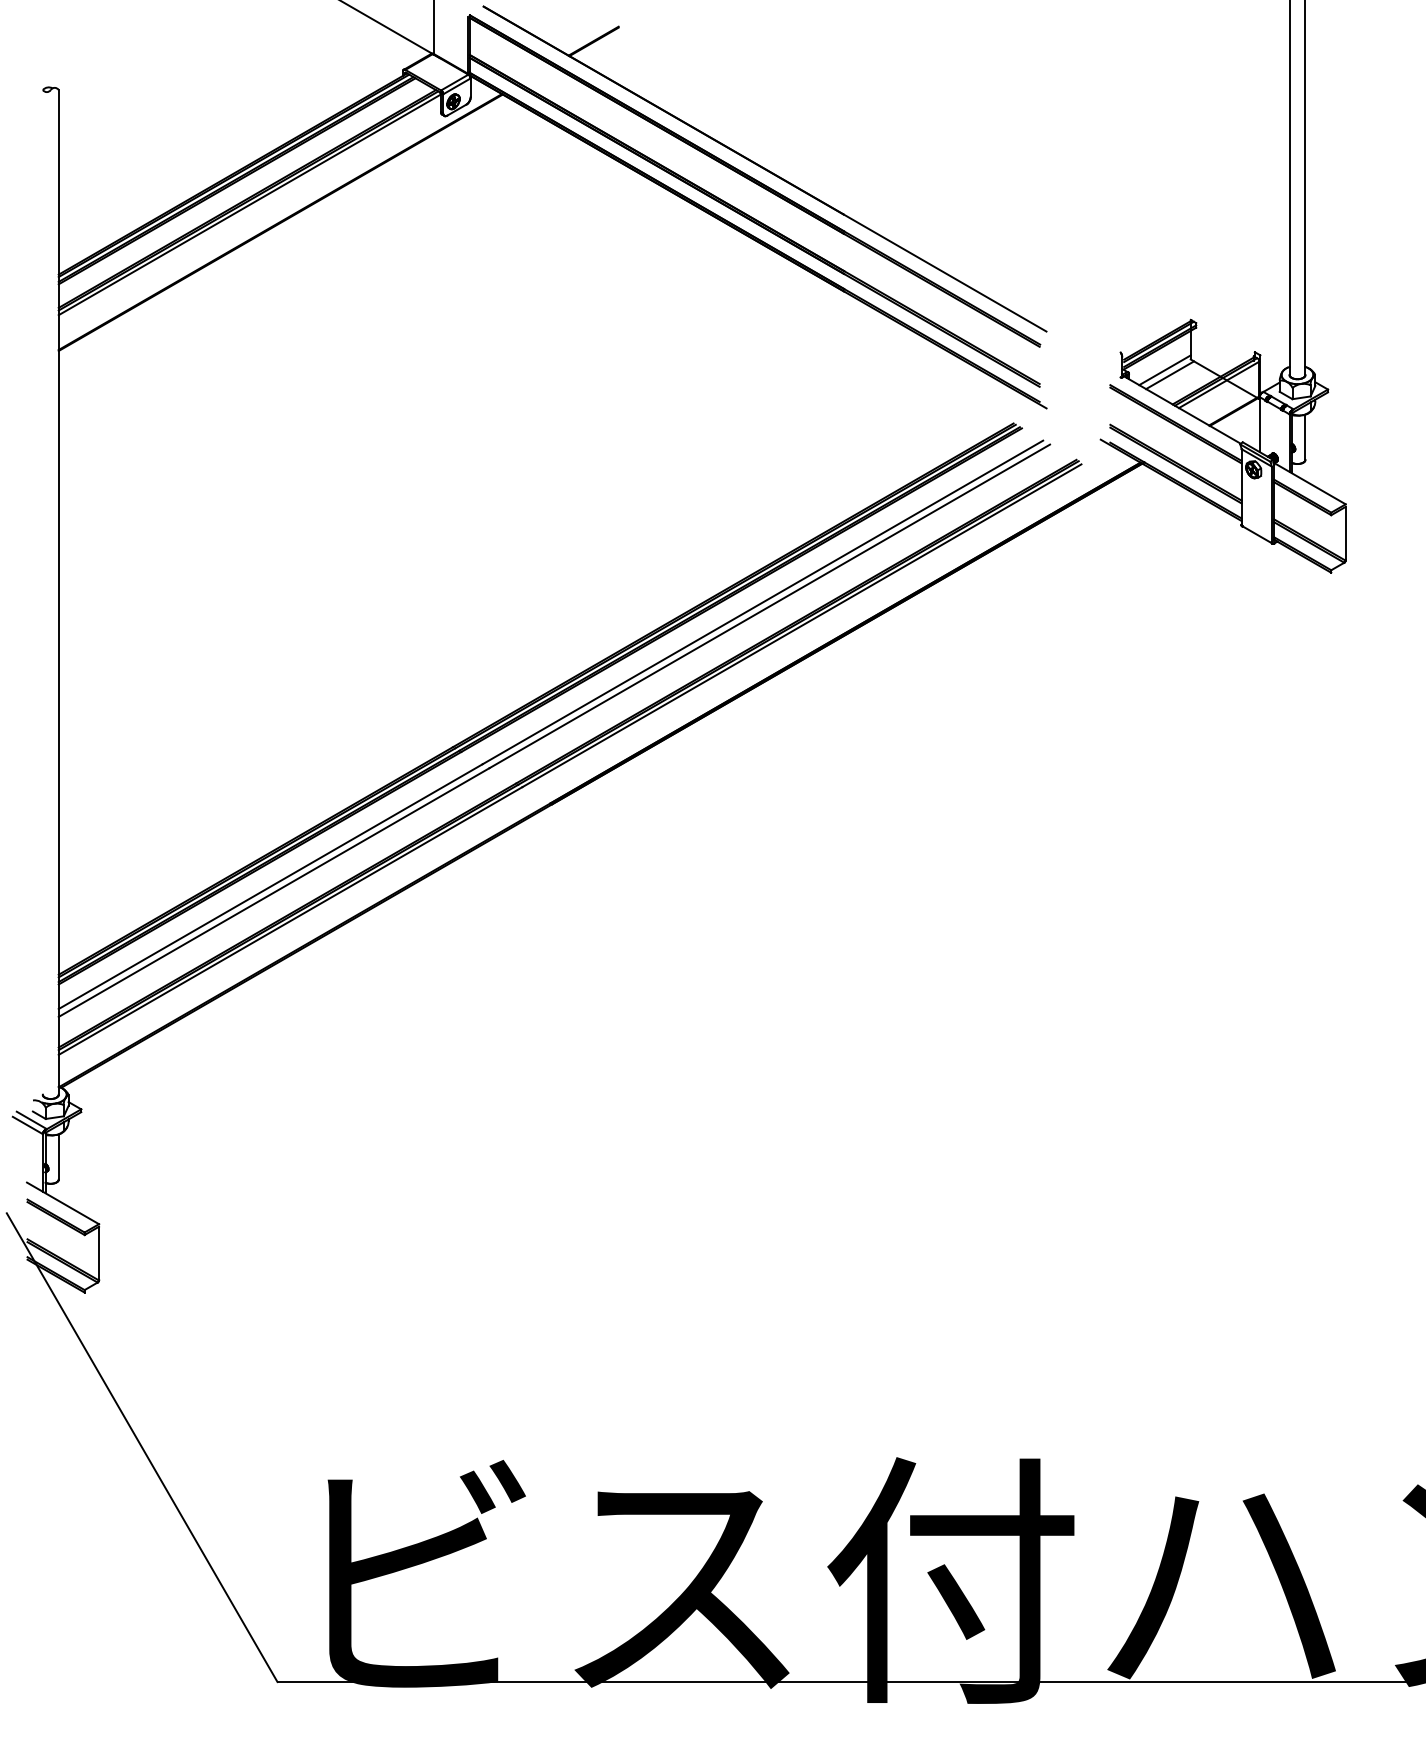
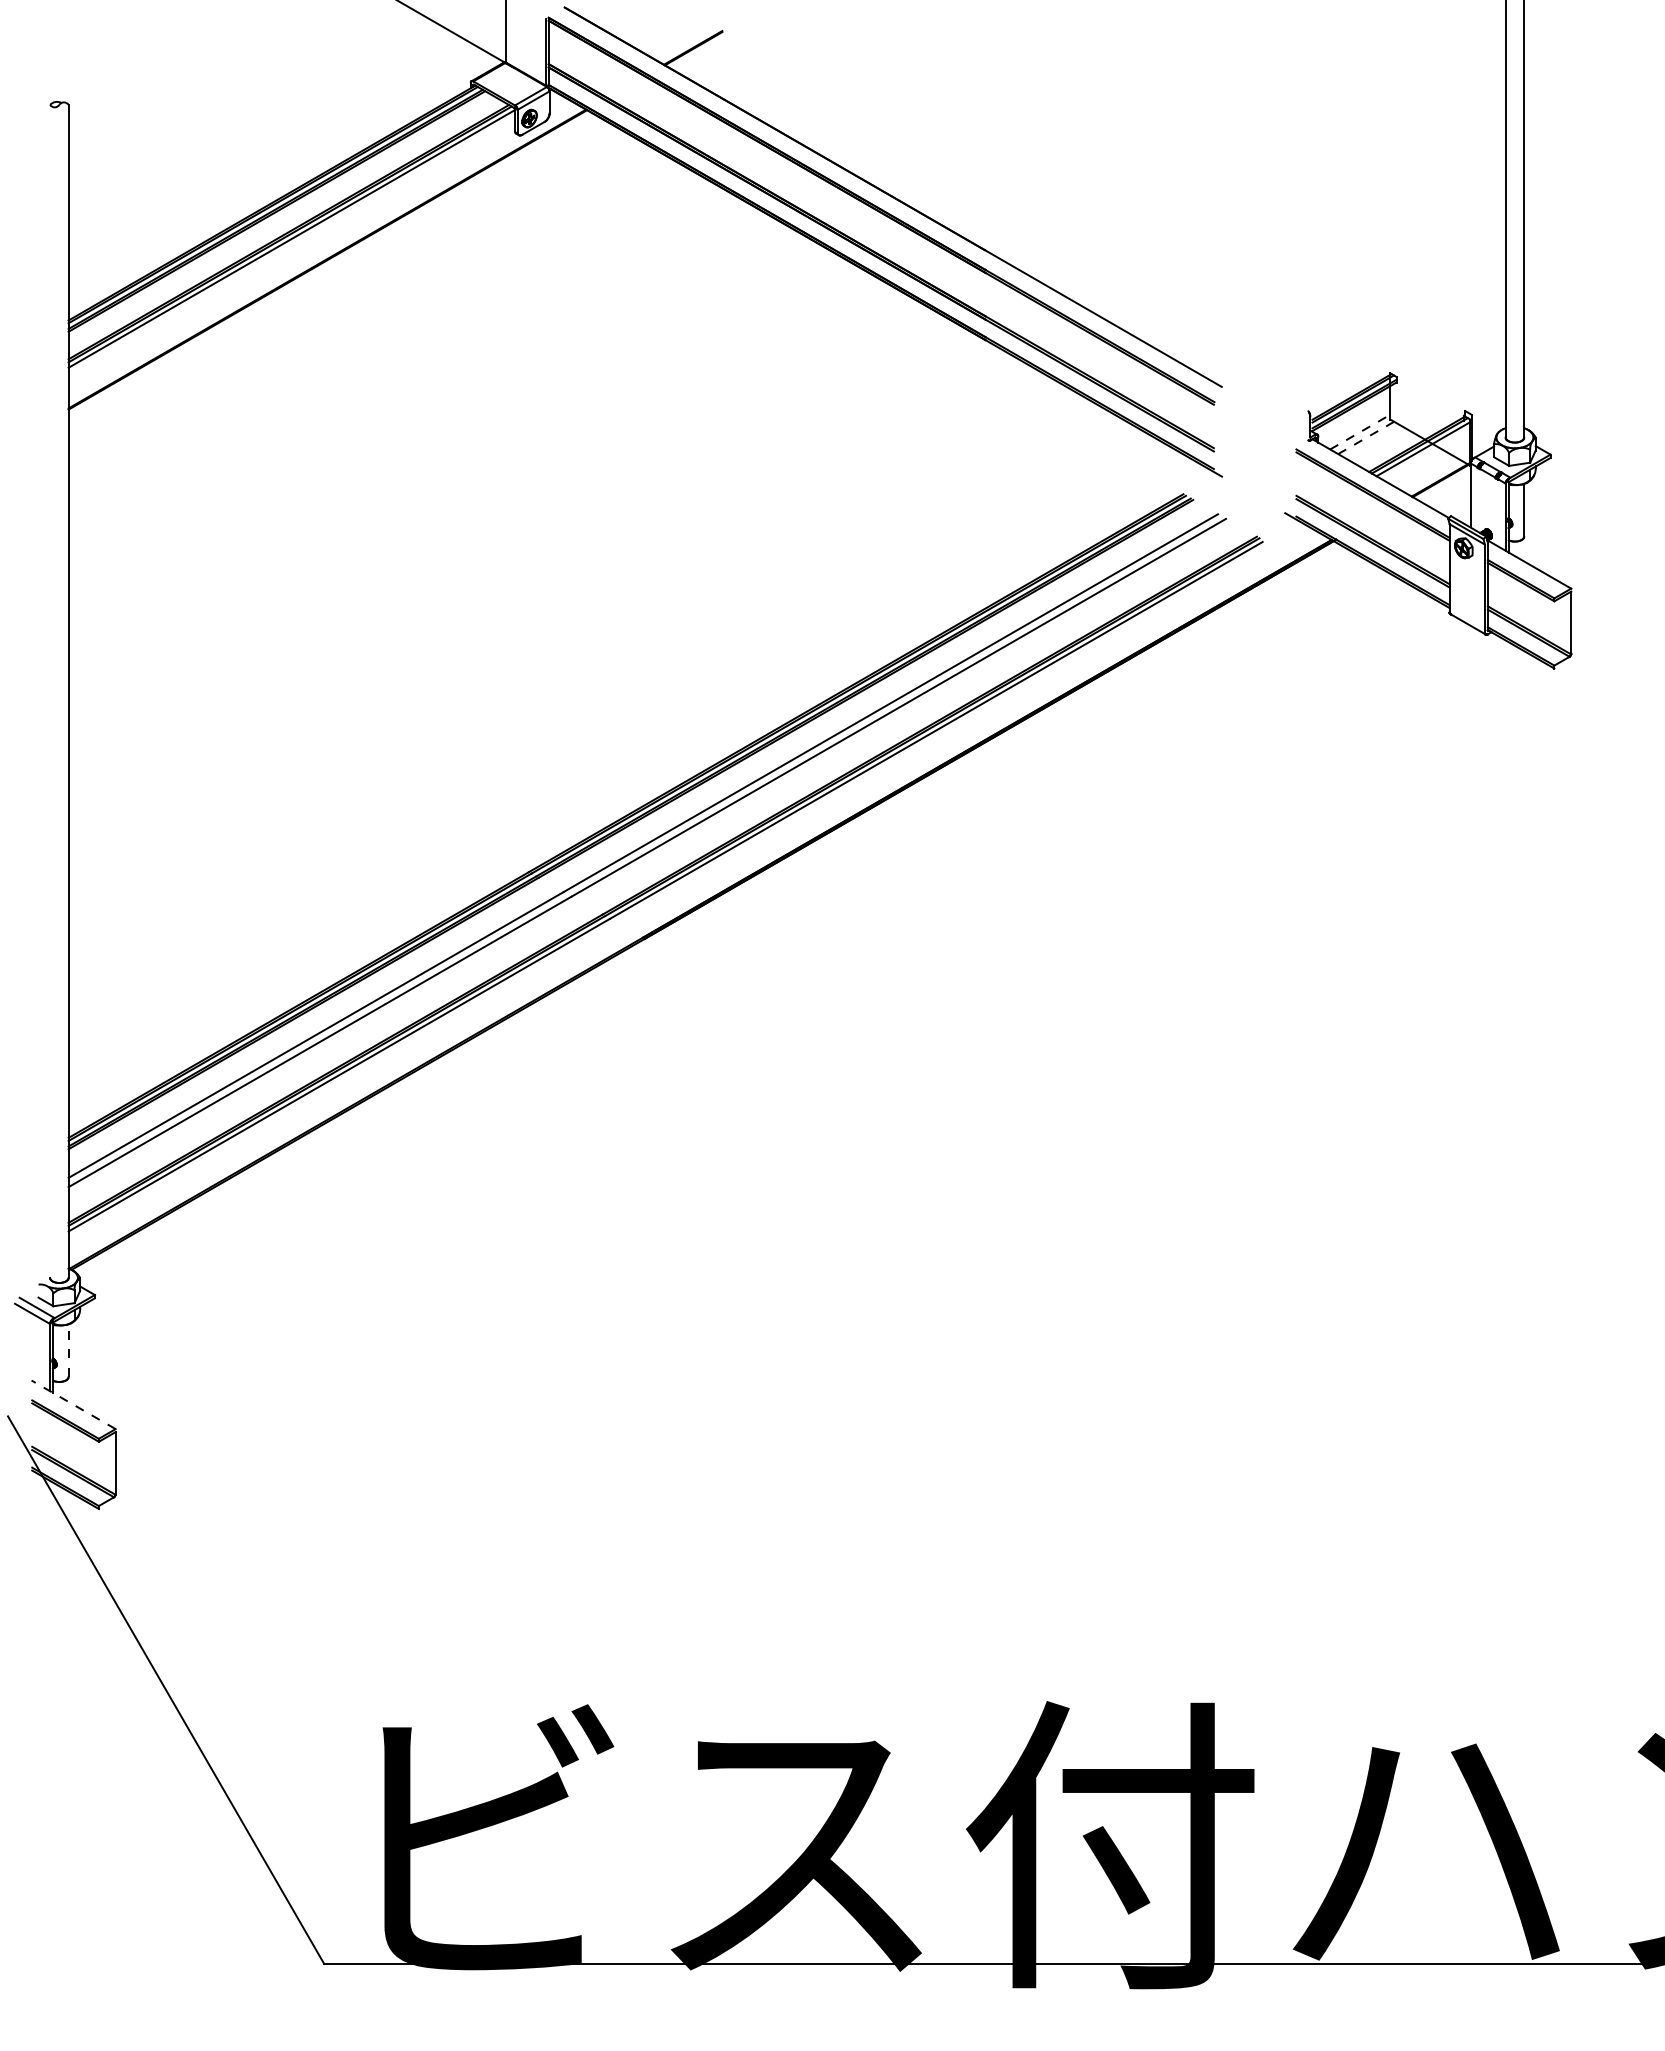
line: (1165, 370) -> (1360, 432), solid -> dashed
line: (1170, 374) -> (1366, 437), solid -> dashed
line: (58, 1156) -> (68, 1350), solid -> dashed
line: (62, 1203) -> (73, 1404), solid -> dashed

